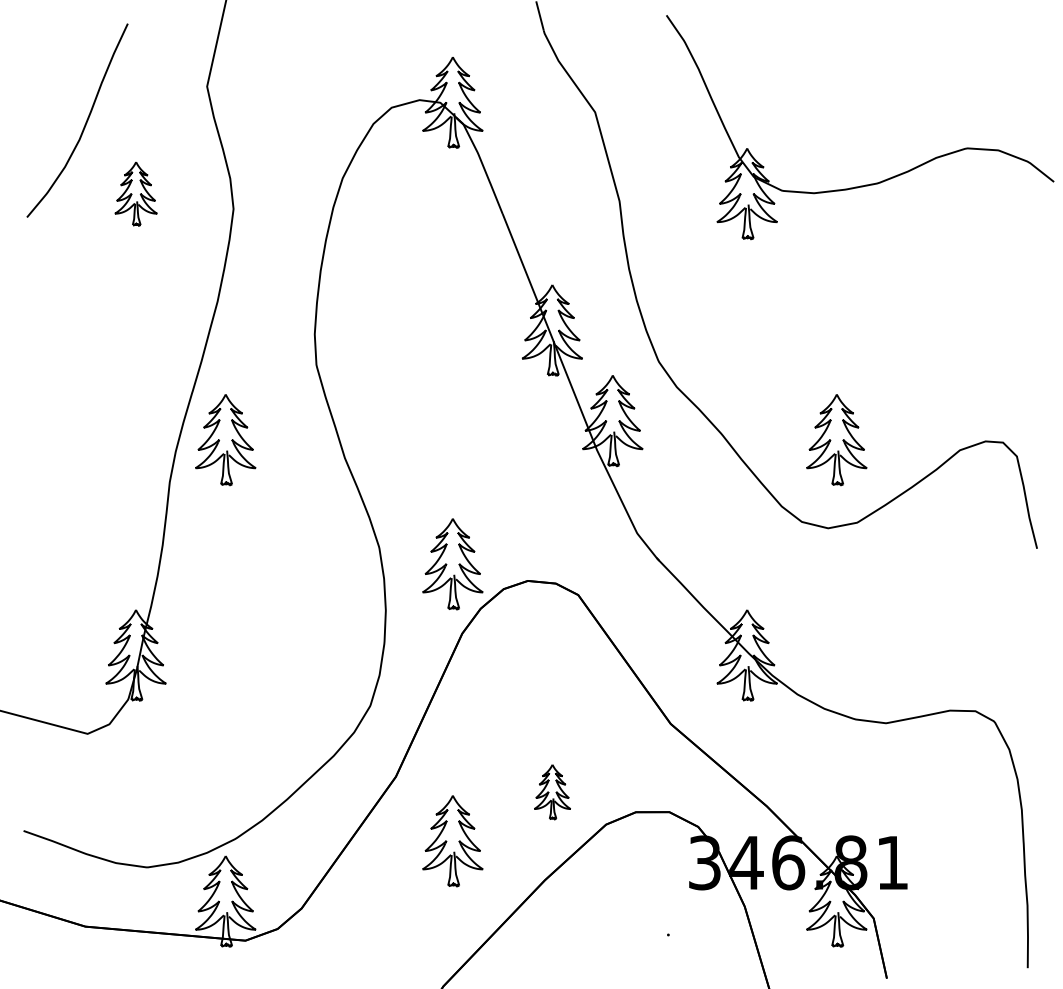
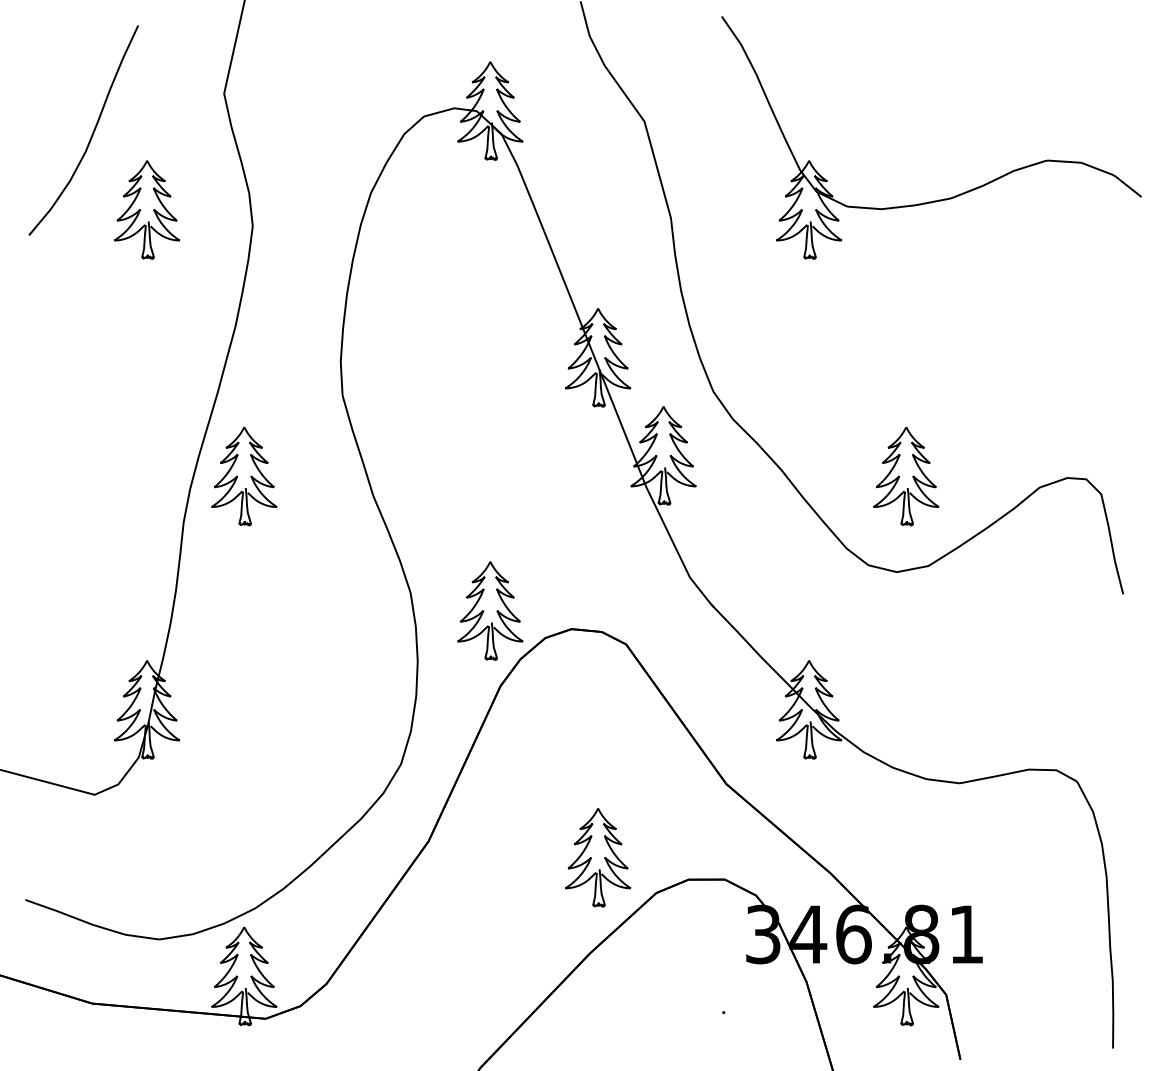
part: (136, 193) -> (147, 209), size x1.43
part: (552, 791) -> (598, 857), size x1.67
part: (453, 840) -> (490, 910), removed

